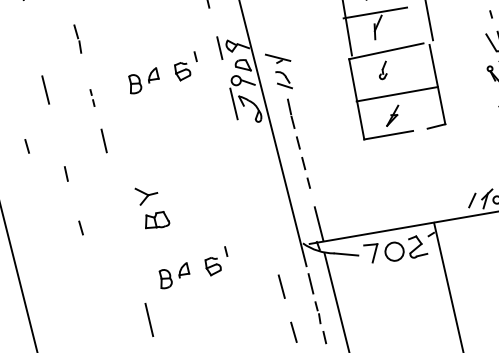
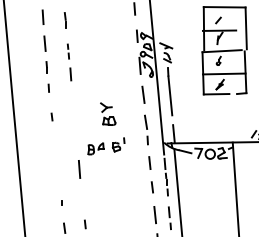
line: (32, 38) -> (42, 16), added
part: (163, 73) -> (106, 44), removed
part: (90, 98) -> (67, 51), size x1.67
line: (55, 135) -> (46, 67), added
line: (25, 145) -> (30, 70), removed
line: (301, 153) -> (170, 96), dashed -> solid
line: (249, 157) -> (143, 94), added
part: (152, 205) -> (108, 113), moved
part: (265, 223) -> (146, 129), added

